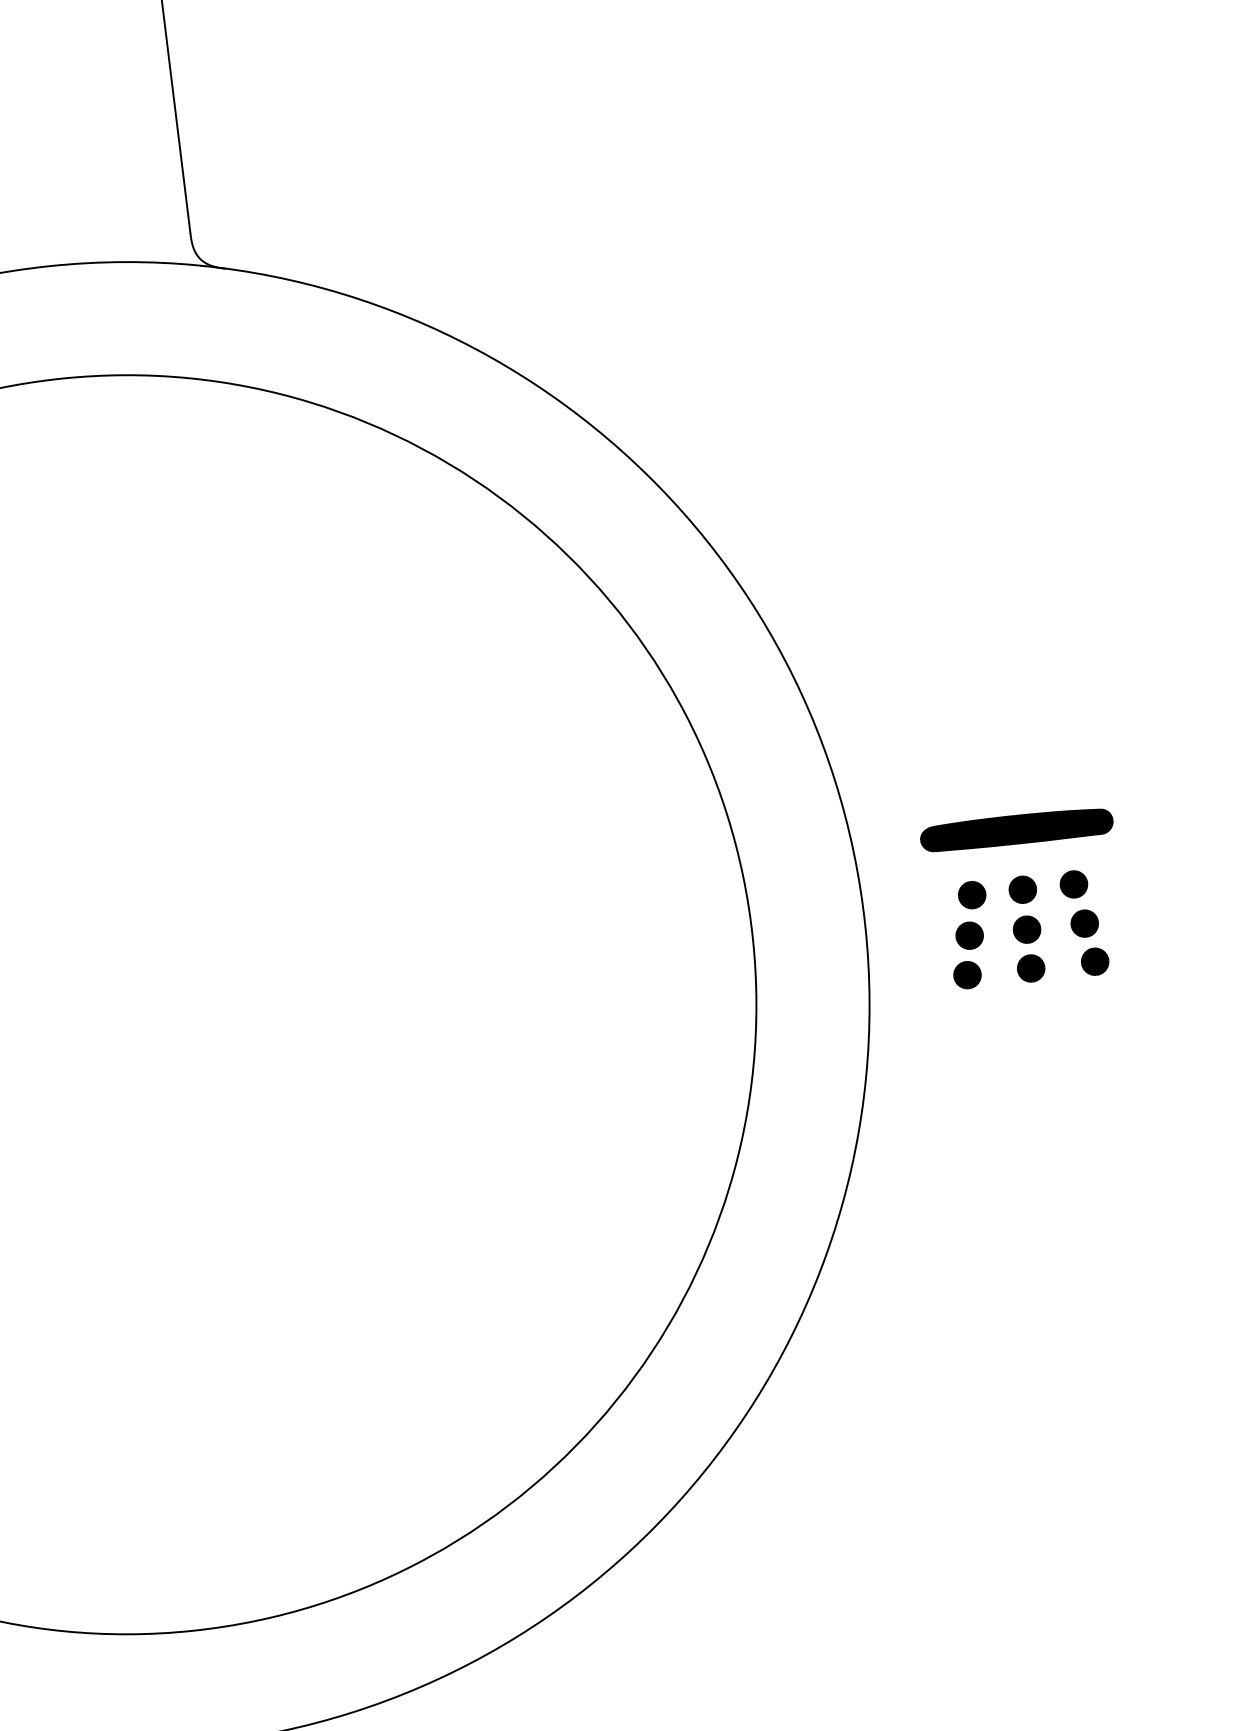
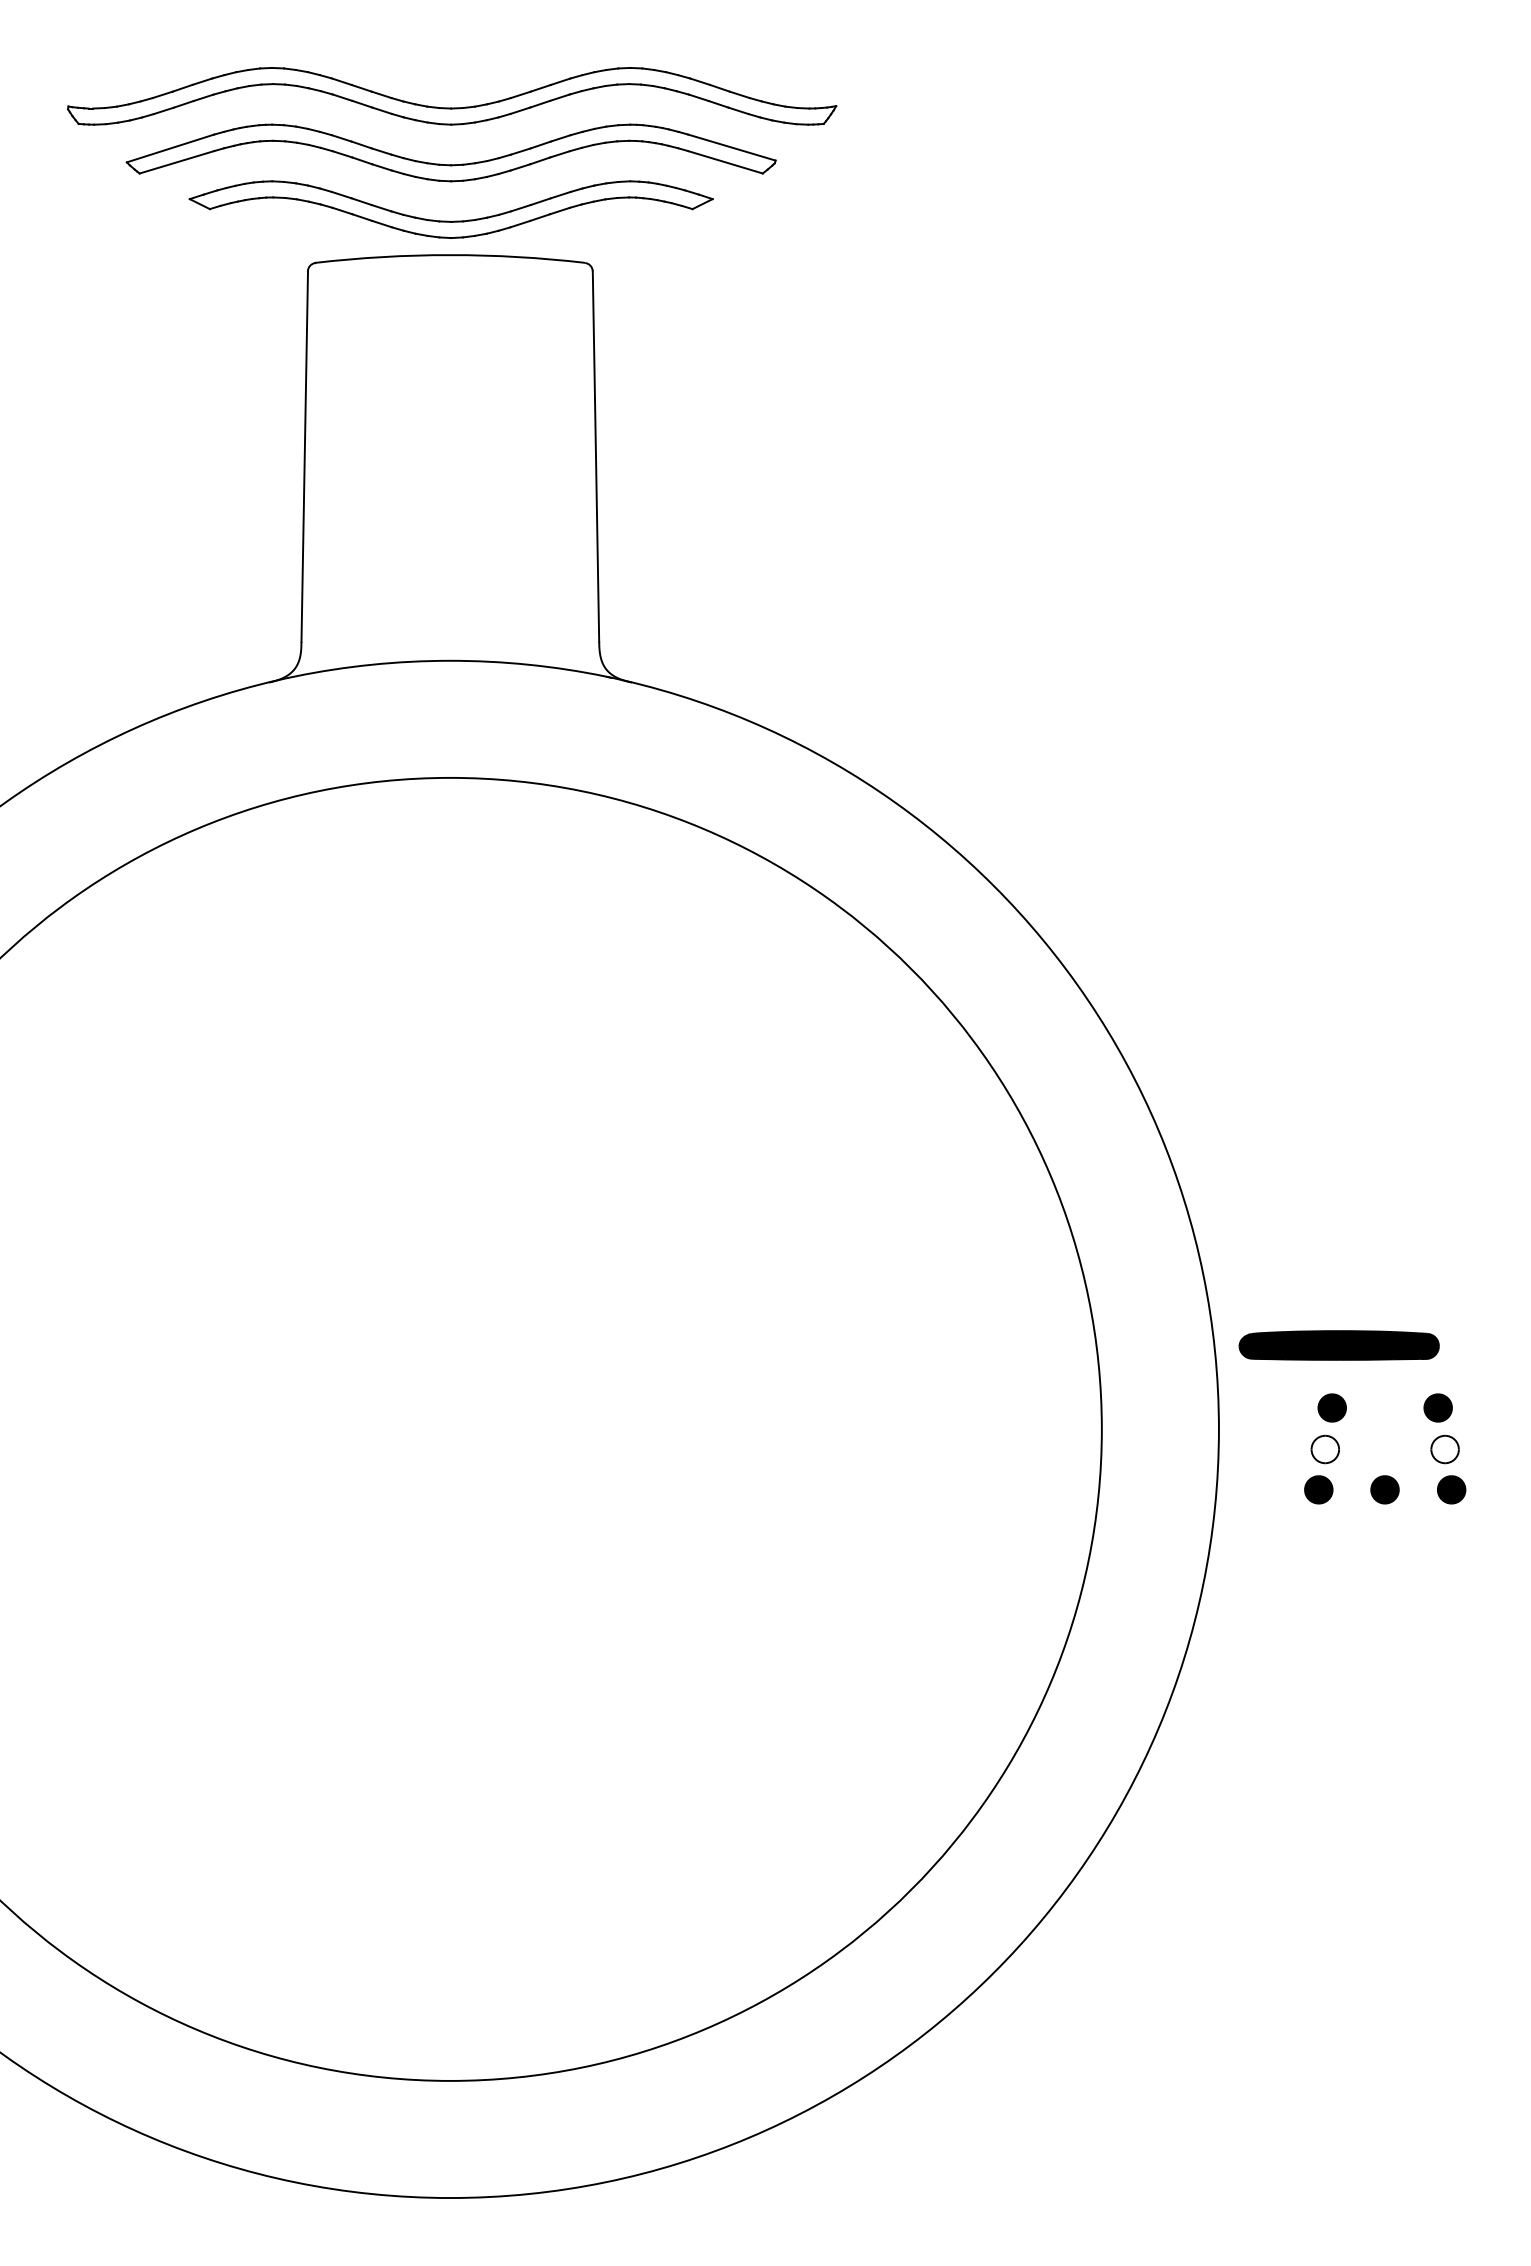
part: (1016, 829) -> (1338, 1345), moved
part: (1022, 889) -> (1384, 1407), removed
fill: (1084, 923) -> (1444, 1449), removed
part: (1026, 929) -> (1384, 1449), removed
fill: (969, 935) -> (1325, 1449), removed

